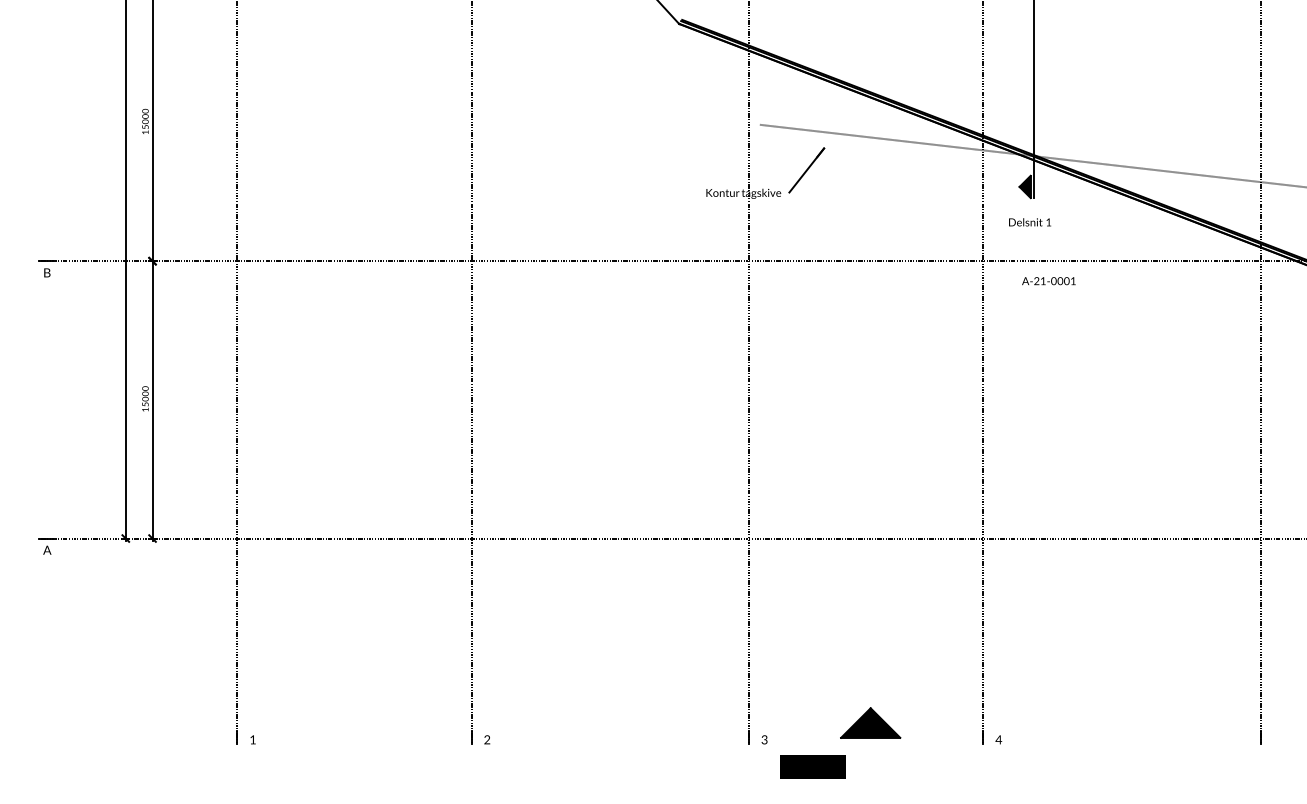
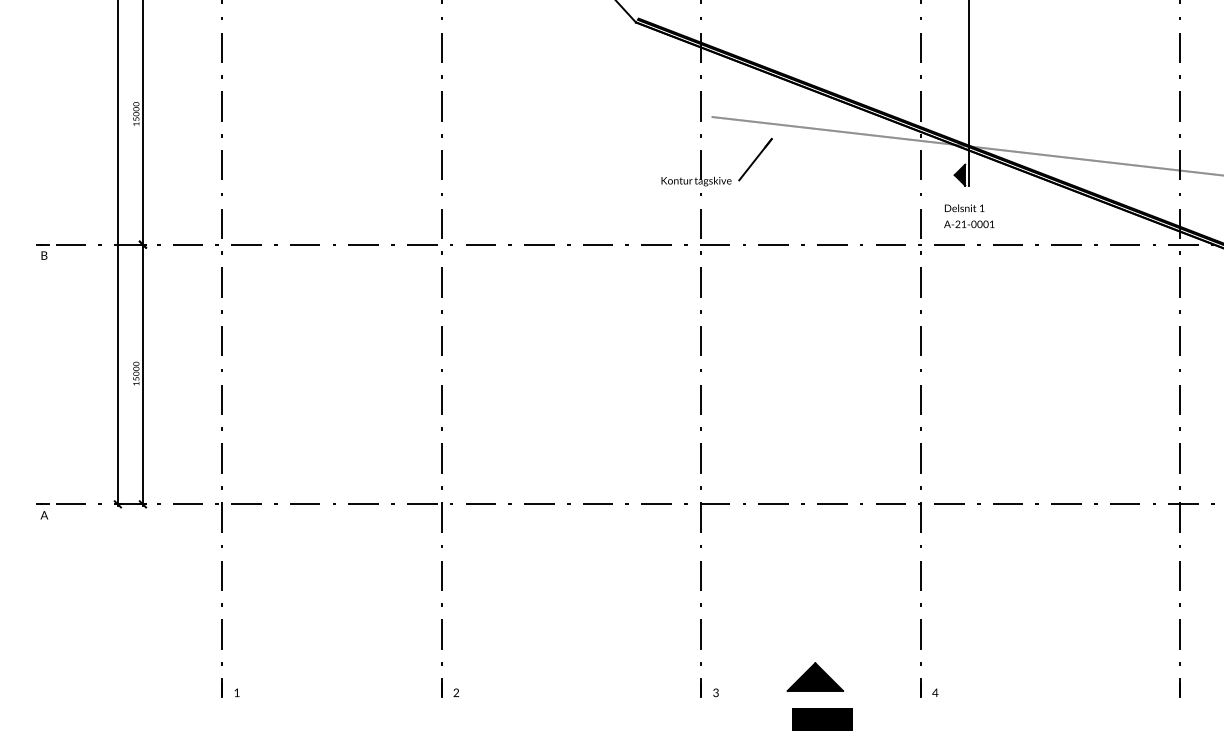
text: (1049, 280) -> (969, 223), moved
text: (813, 767) -> (822, 719), moved

